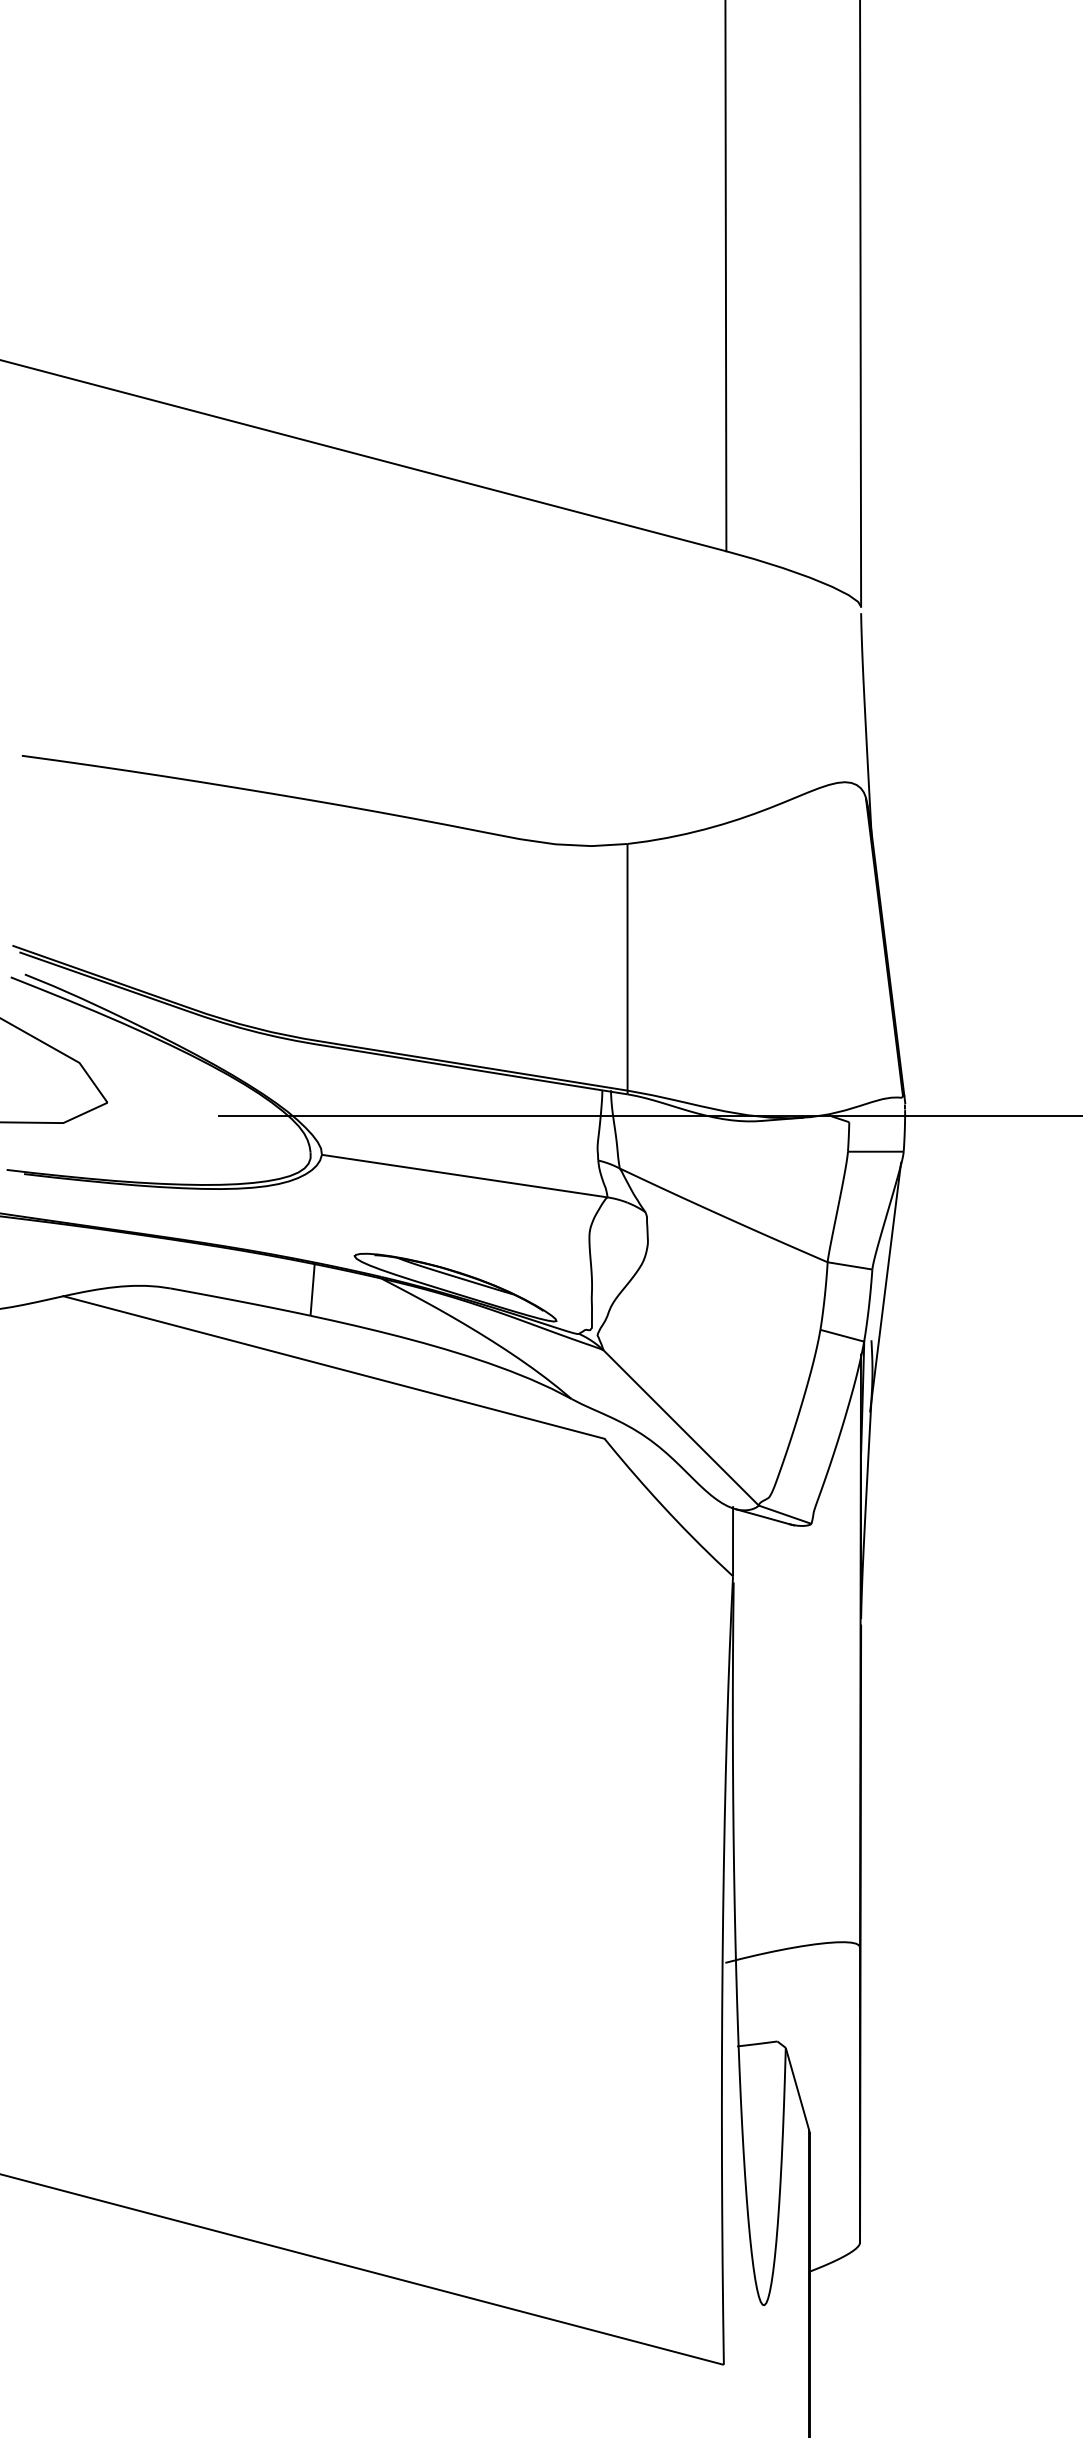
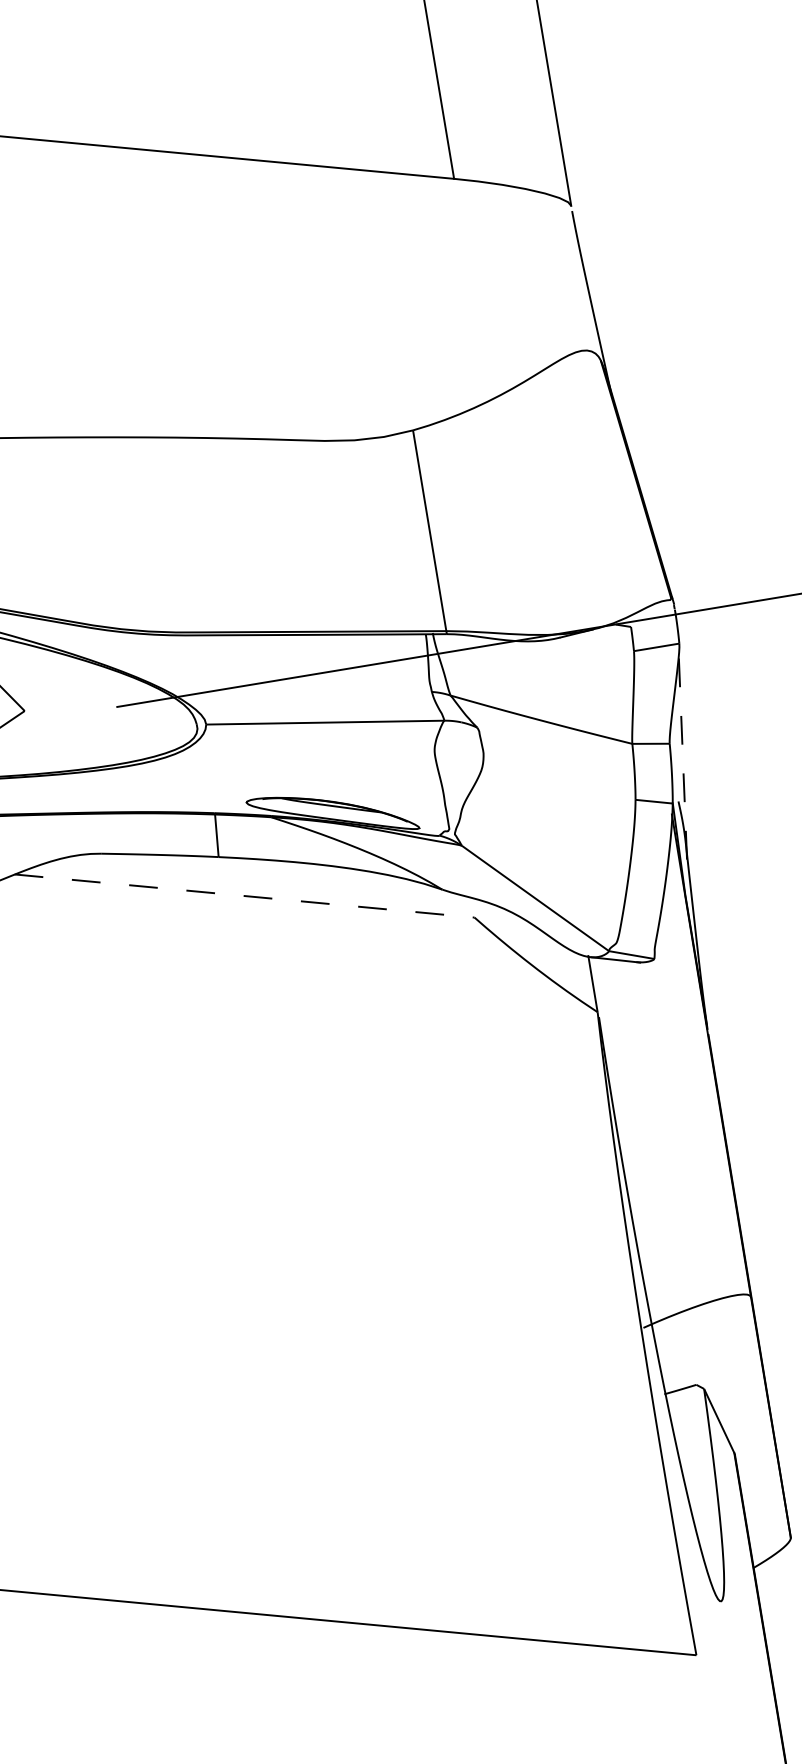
line: (885, 1286) -> (682, 755), solid -> dashed
line: (333, 1367) -> (244, 896), solid -> dashed

